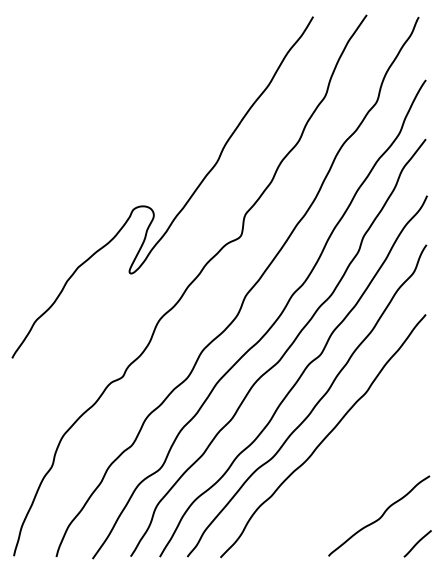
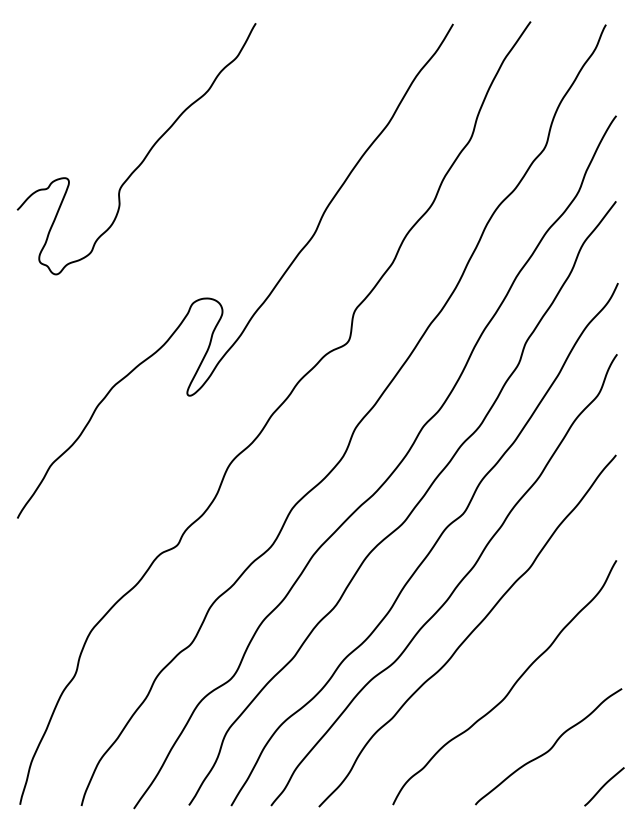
curve: (101, 105) -> (146, 152), added
curve: (352, 475) -> (509, 688), added

